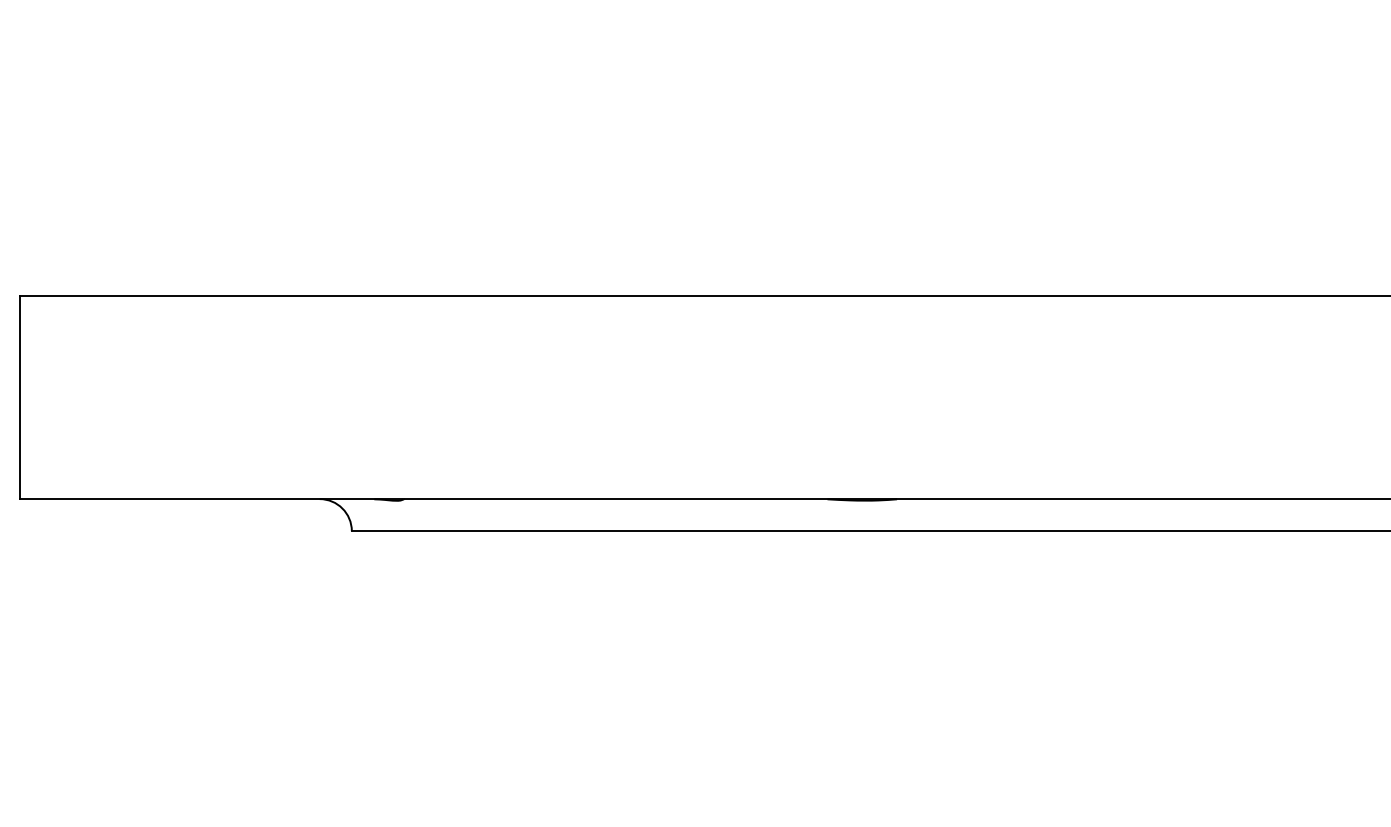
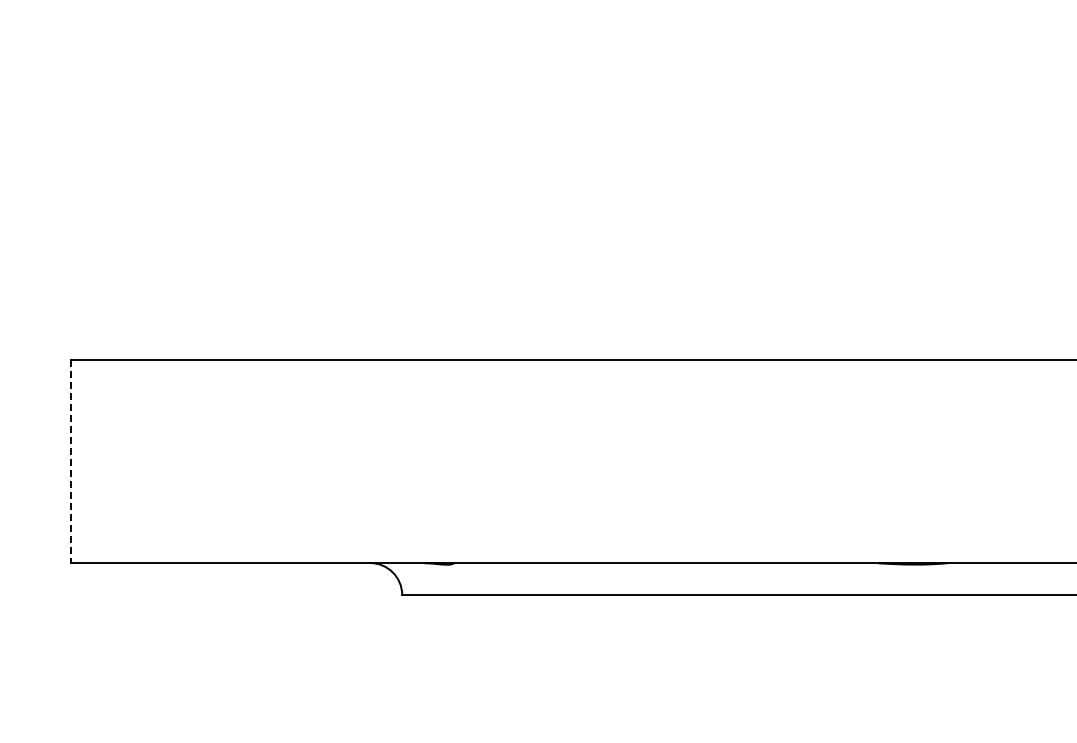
line: (20, 397) -> (70, 461), solid -> dashed

